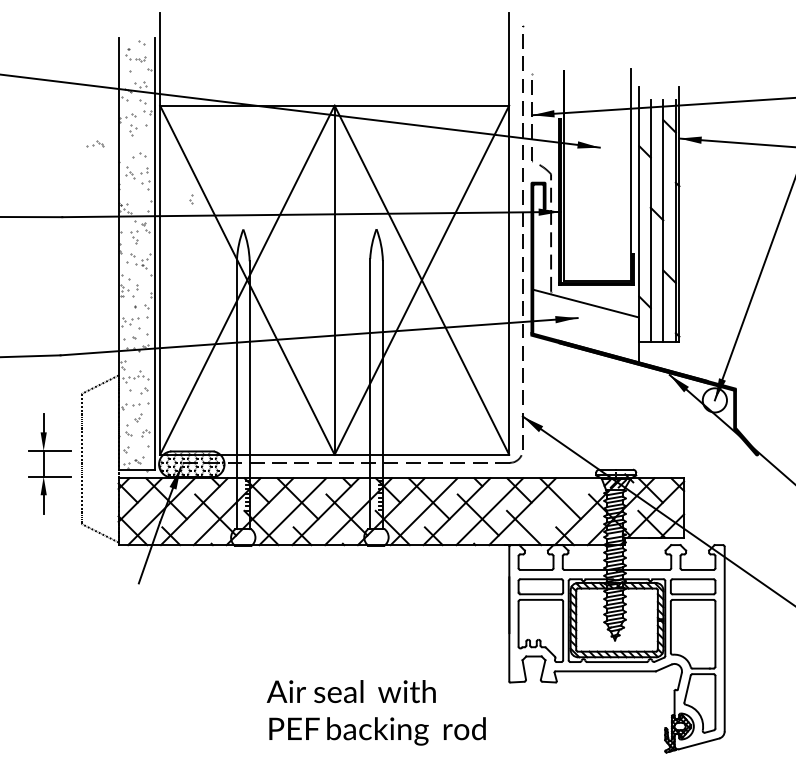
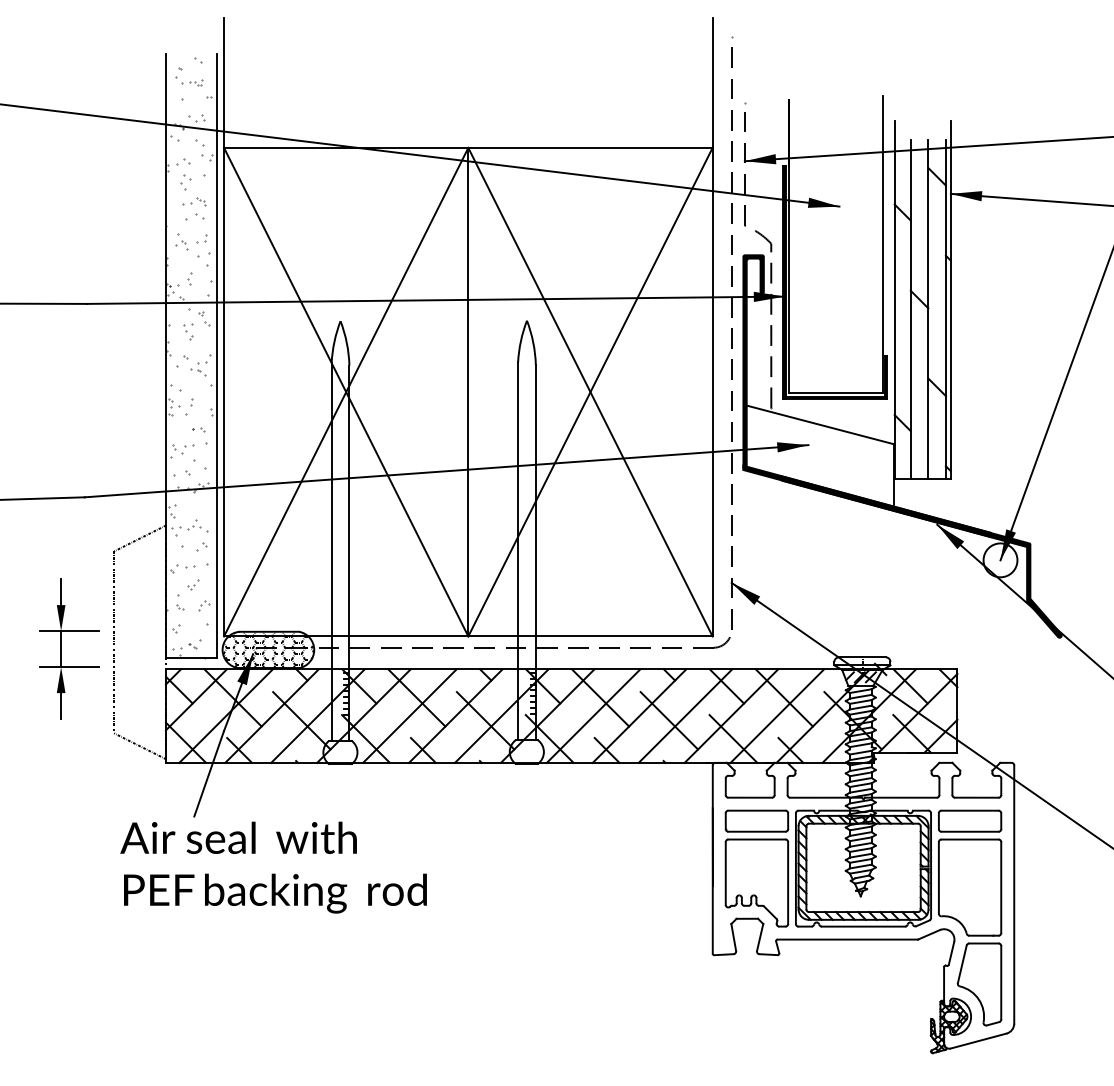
part: (95, 143) -> (194, 201), moved
part: (191, 199) -> (189, 278), moved
part: (141, 306) -> (198, 429), size x0.62
line: (555, 511) -> (777, 715), added
text: (376, 712) -> (273, 867), moved

